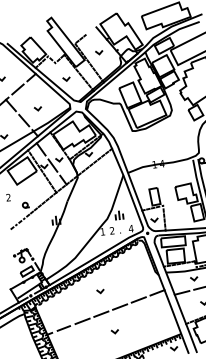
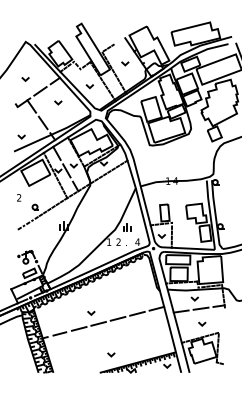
line: (38, 108) -> (58, 102), moved
line: (99, 290) -> (90, 312), moved
line: (115, 331) -> (111, 354), moved

